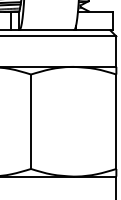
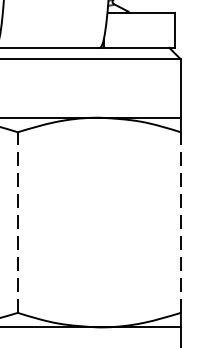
line: (31, 121) -> (18, 222), solid -> dashed
line: (116, 121) -> (181, 222), solid -> dashed

